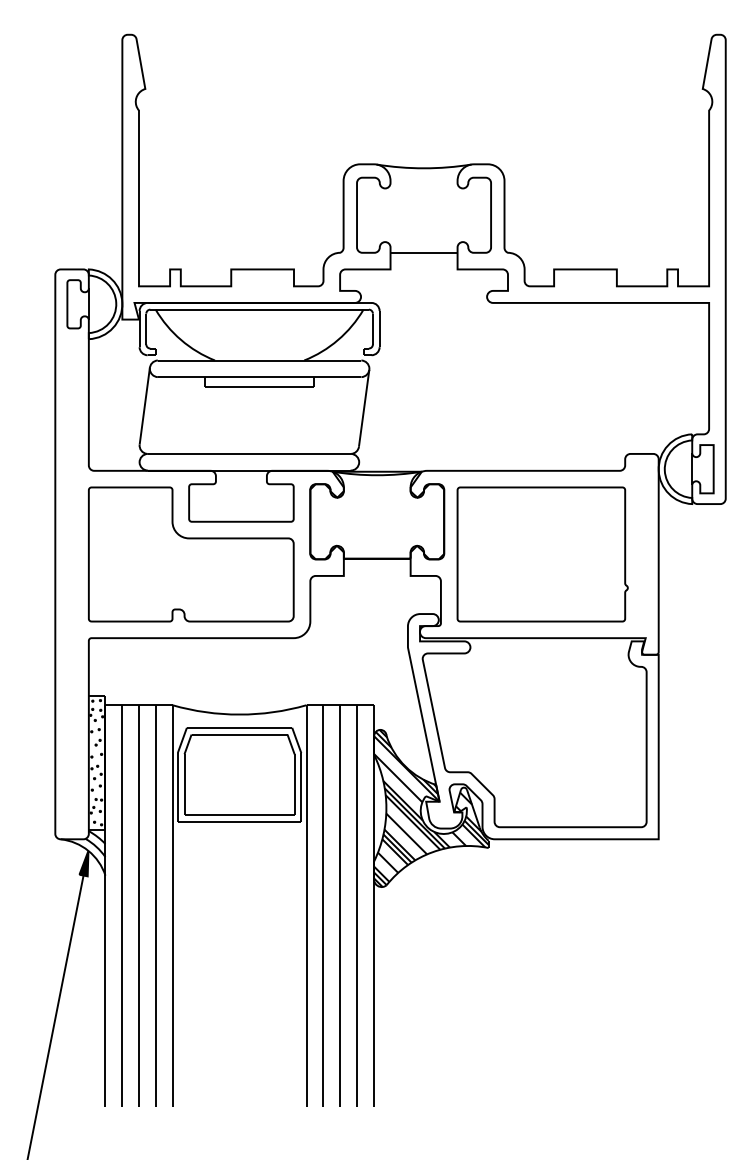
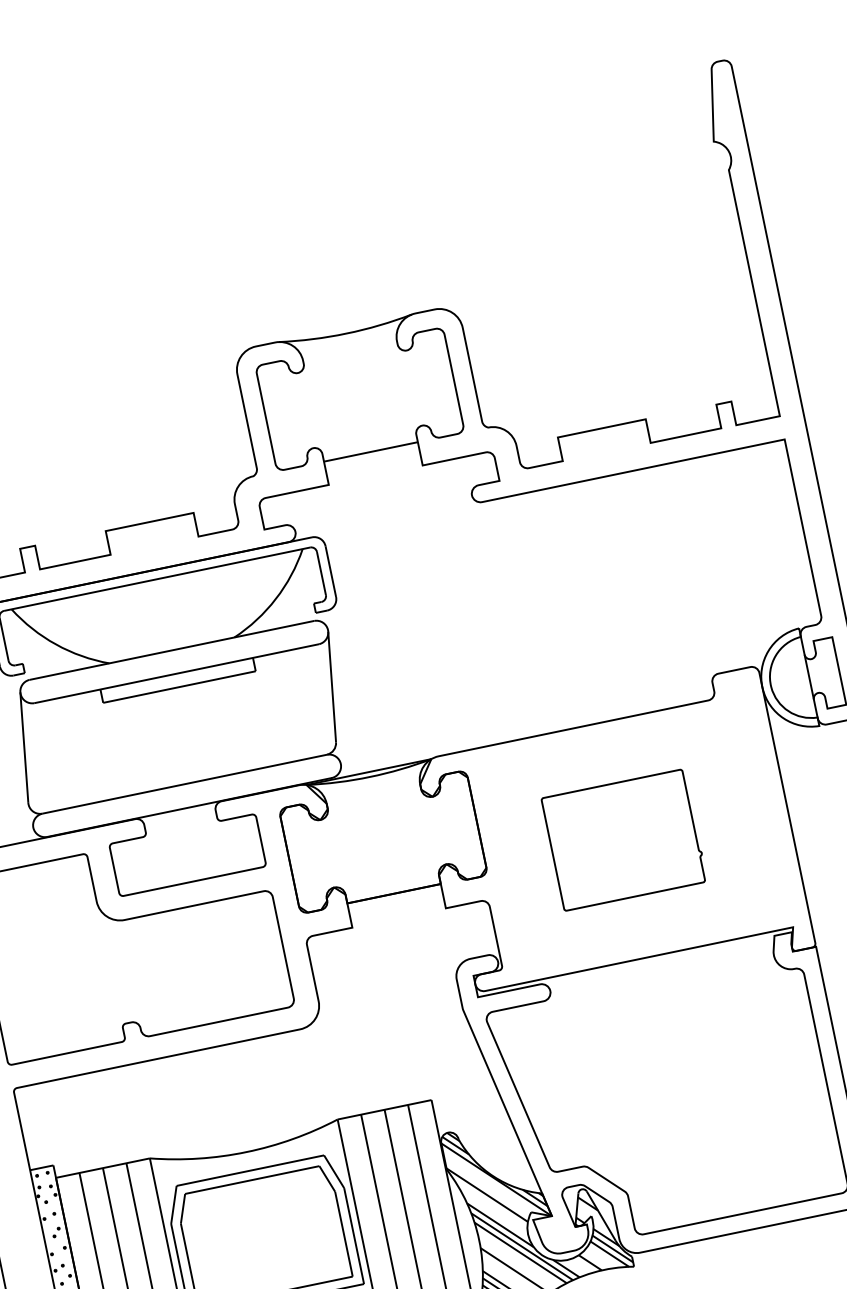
part: (542, 554) -> (624, 840), size x0.6

